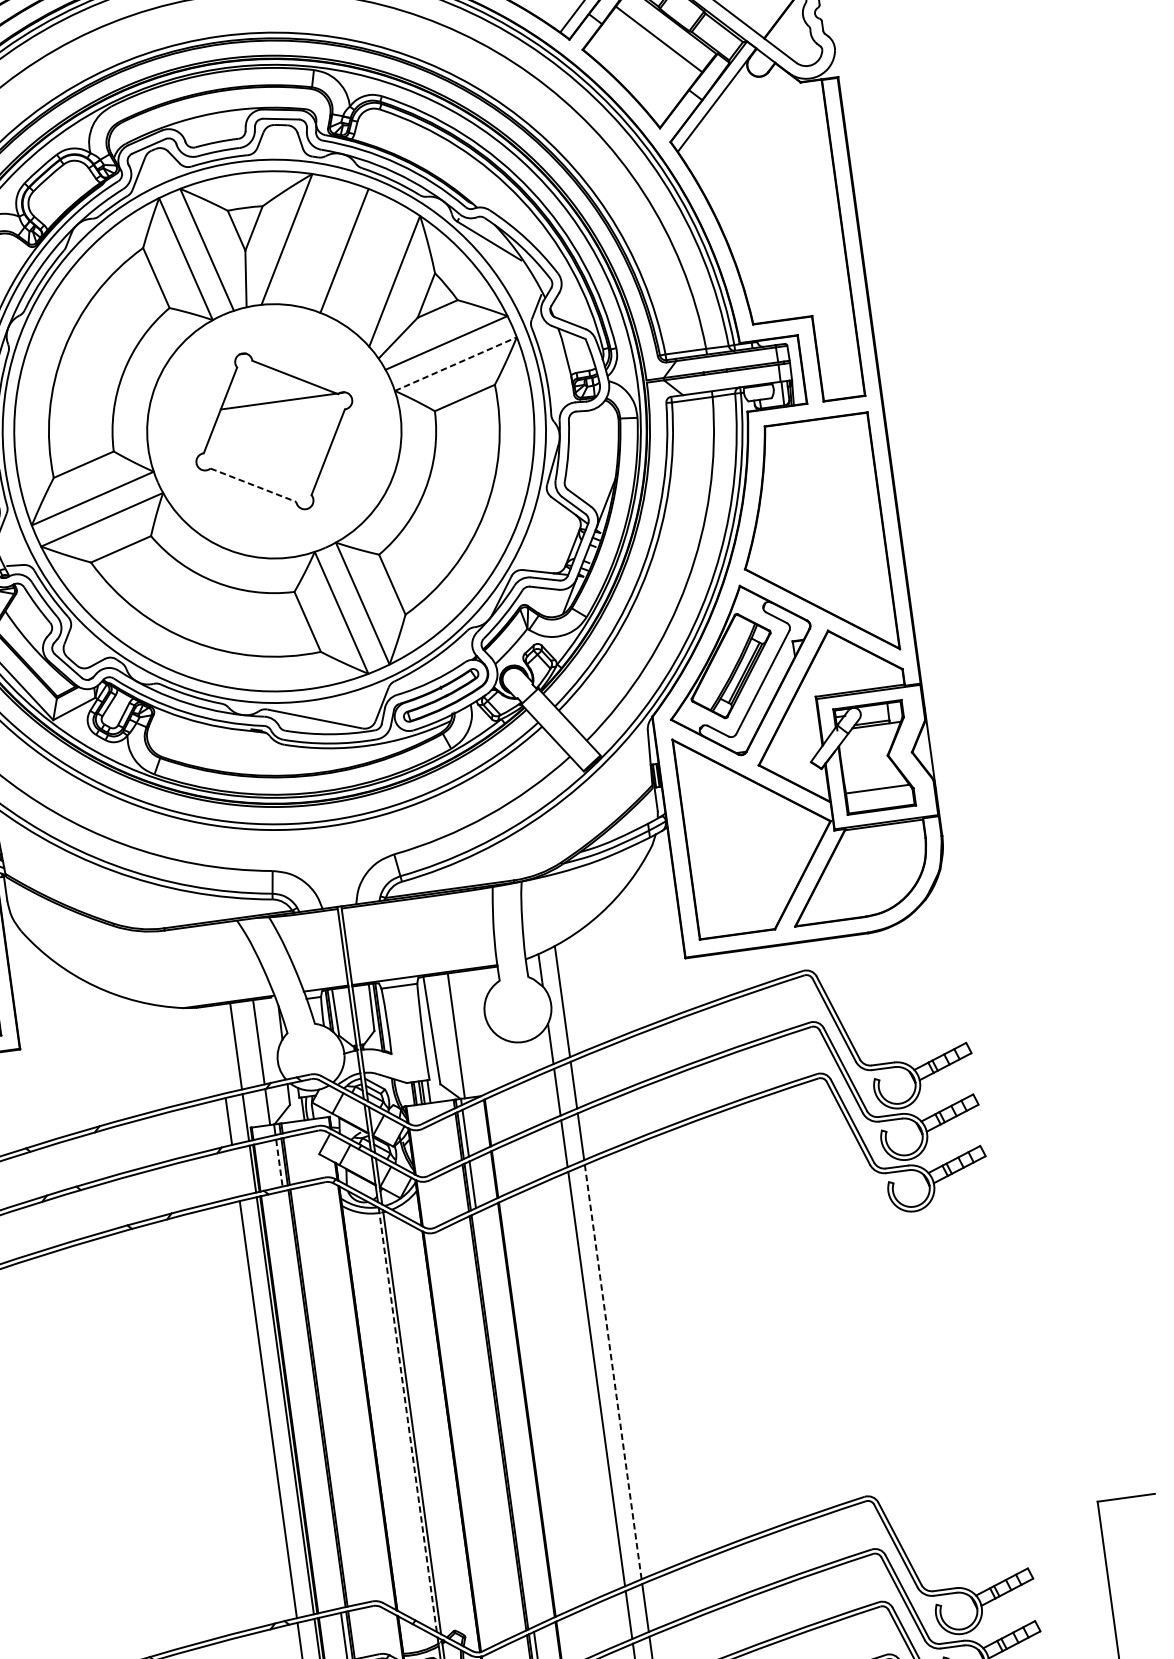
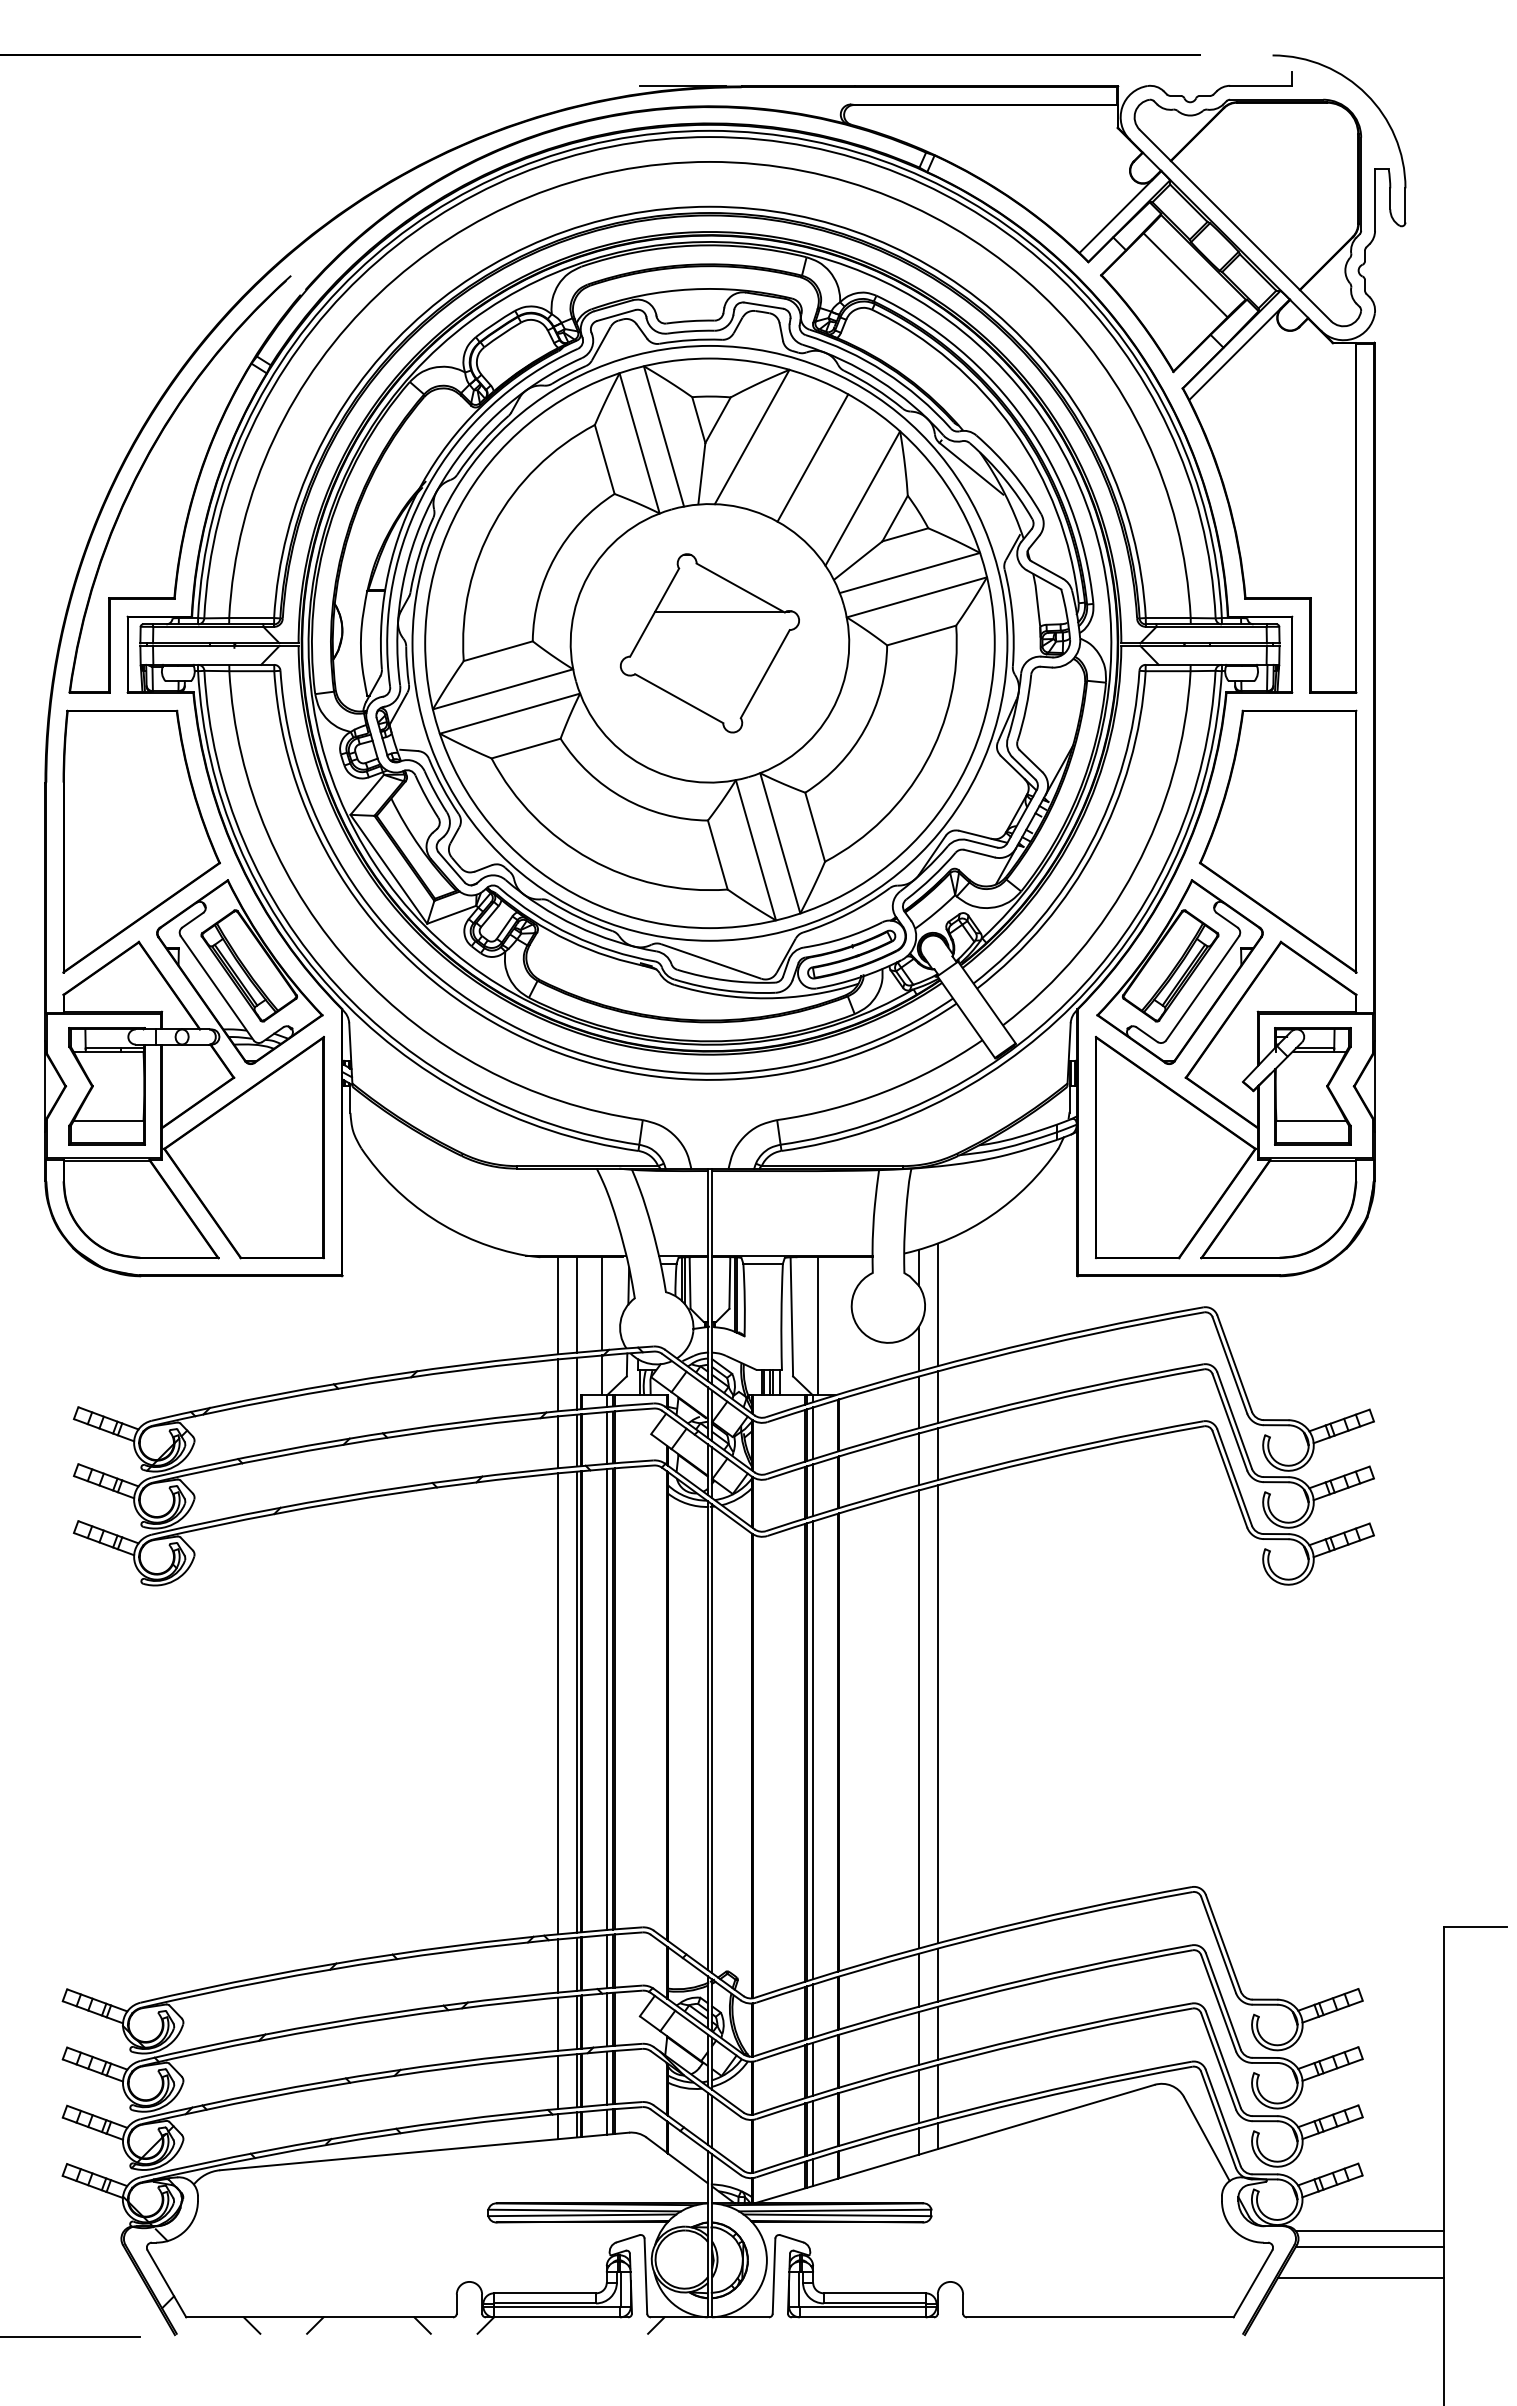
line: (455, 364) -> (916, 597), dashed -> solid
line: (253, 485) -> (679, 698), dashed -> solid
line: (219, 1049) -> (558, 1305), added
line: (279, 1162) -> (606, 1437), dashed -> solid
line: (236, 1173) -> (558, 1442), added
line: (612, 1372) -> (937, 1714), dashed -> solid
line: (311, 1399) -> (606, 1699), added
line: (407, 1420) -> (707, 1736), dashed -> solid
line: (505, 1420) -> (813, 1750), added

